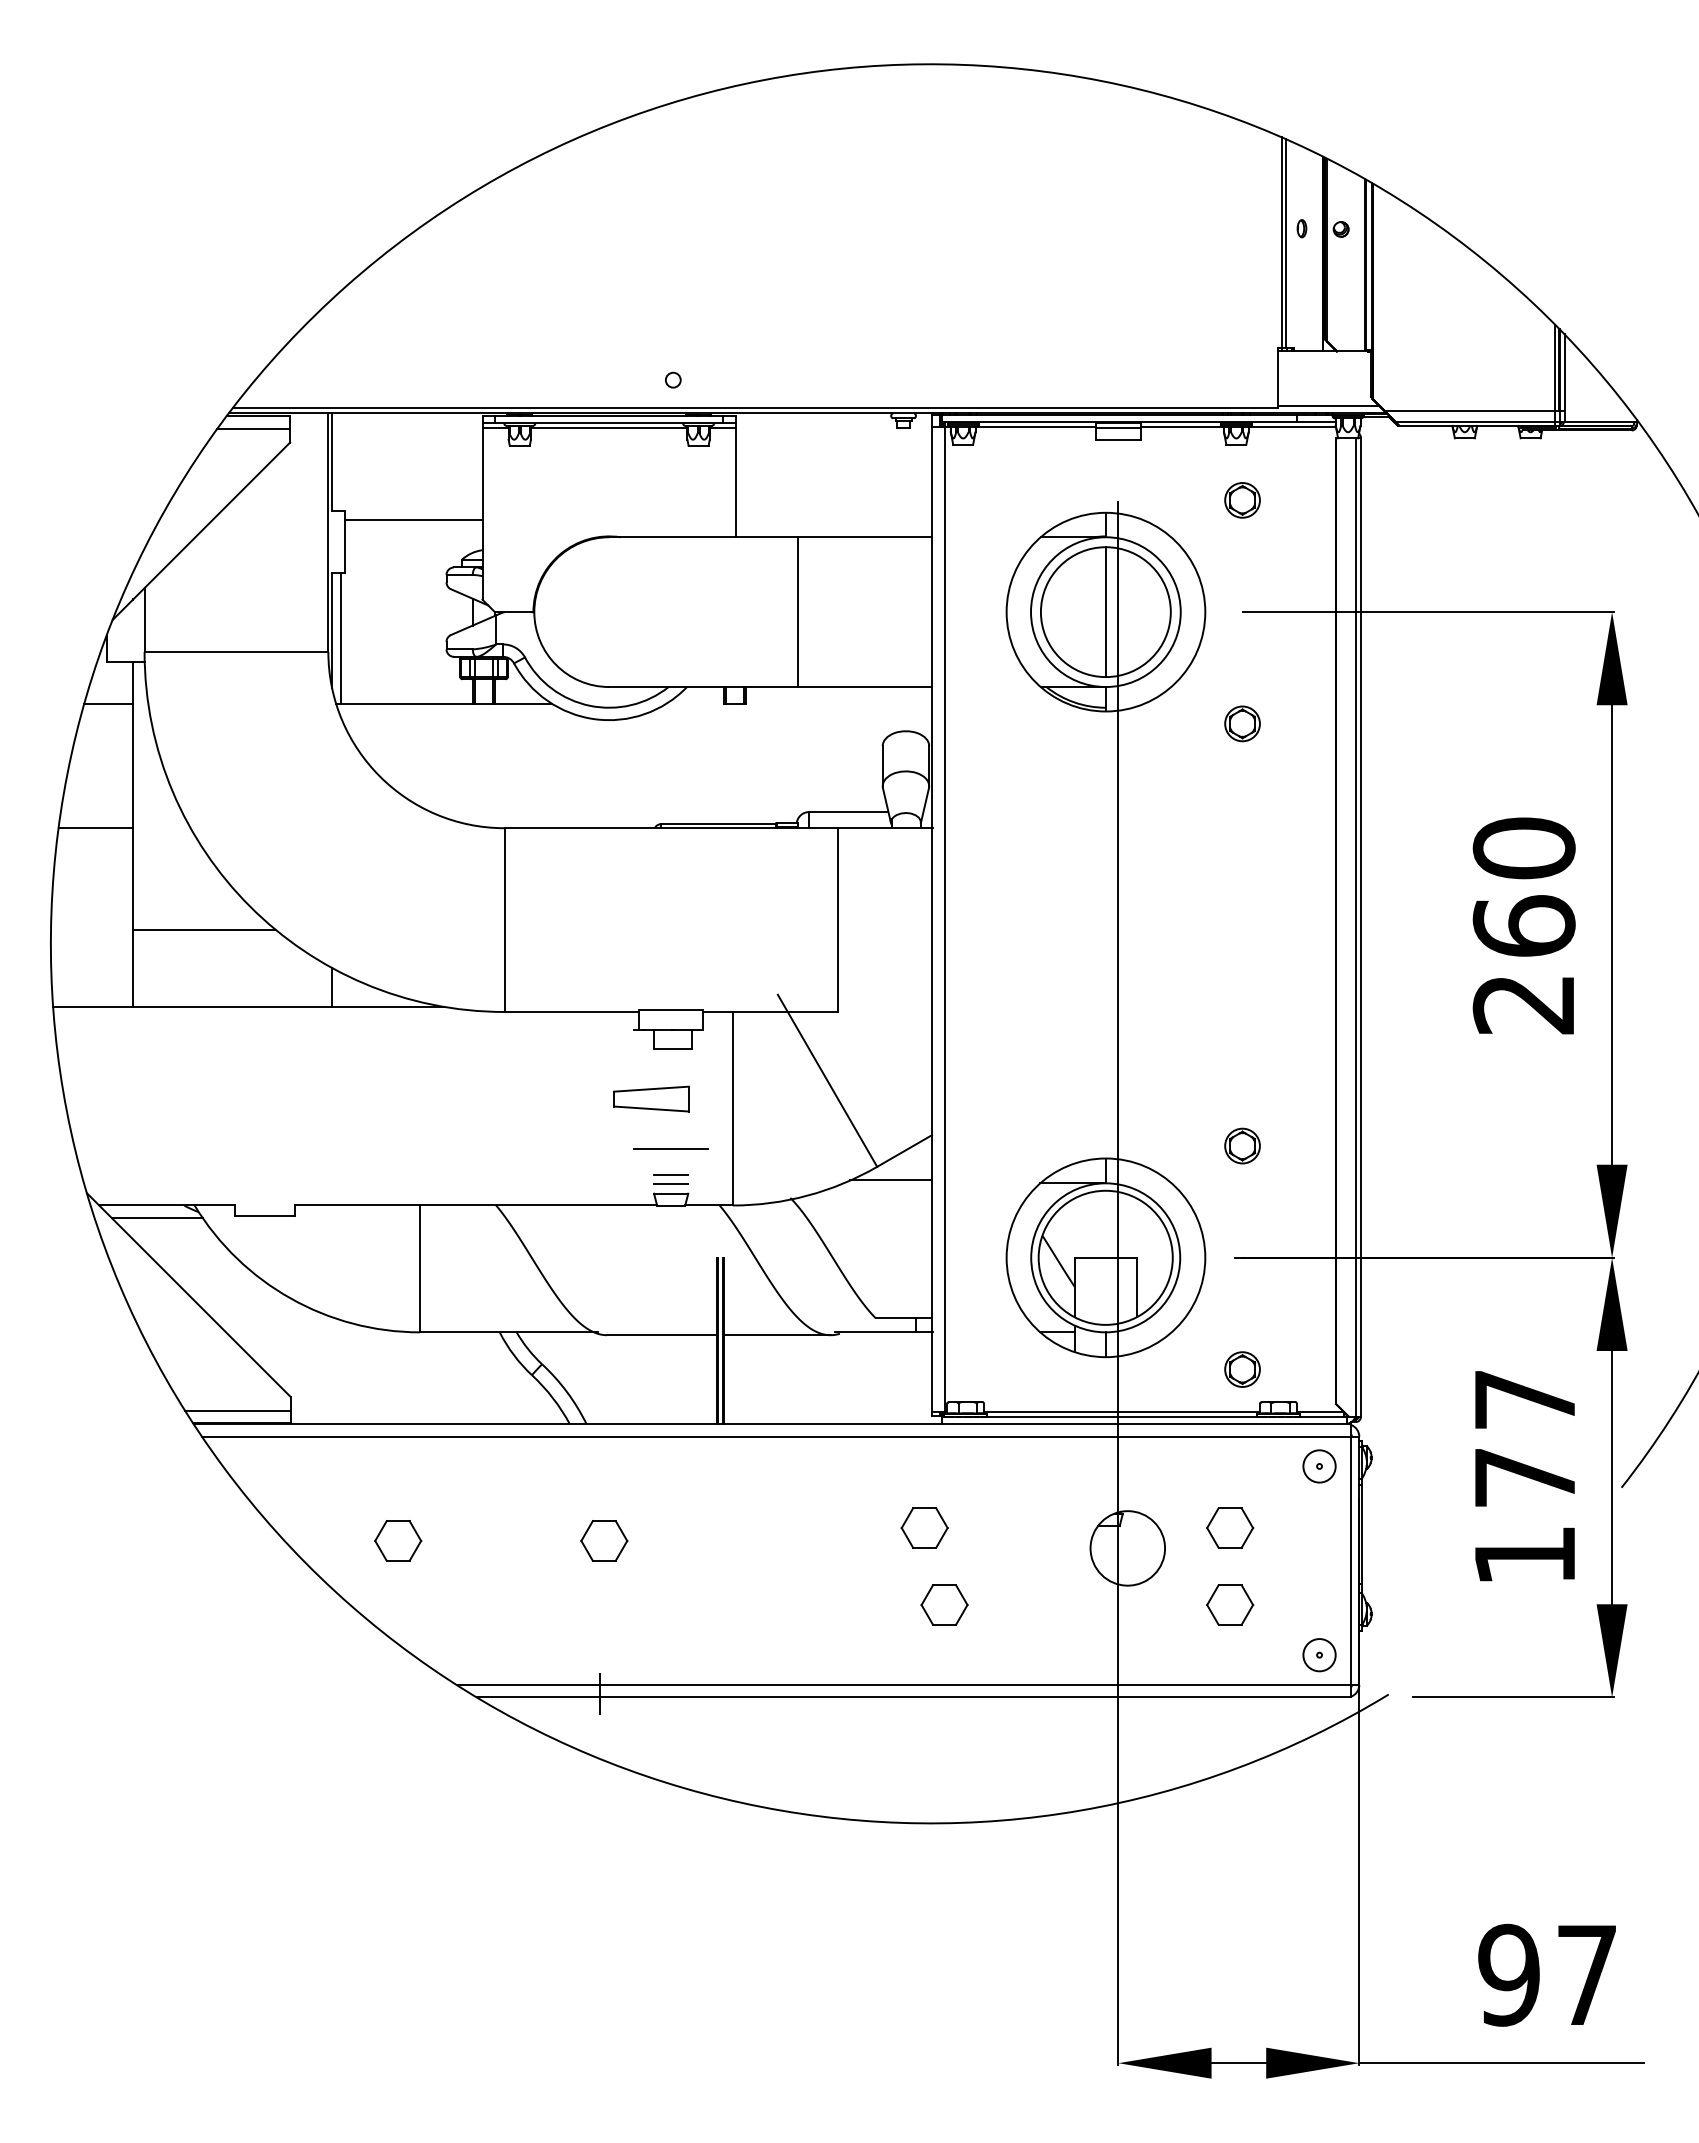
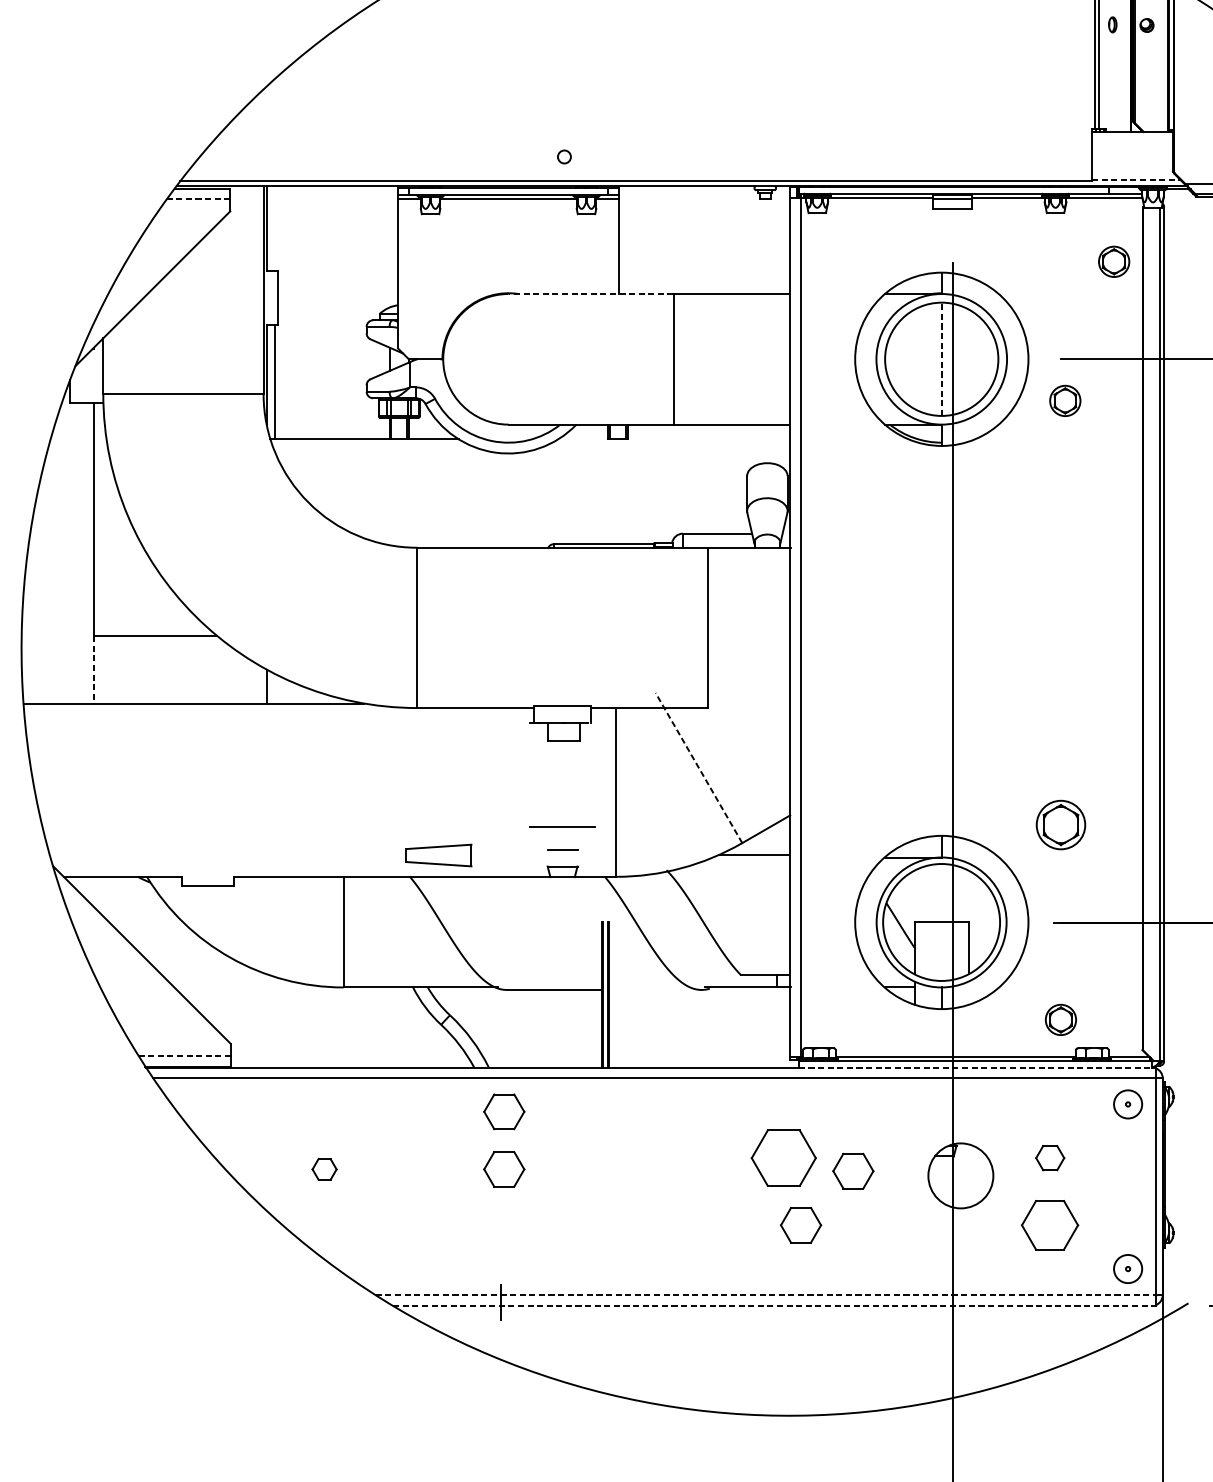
line: (1328, 406) -> (1135, 179), solid -> dashed
line: (253, 428) -> (198, 199), solid -> dashed
part: (1242, 500) -> (1114, 261), moved
line: (413, 520) -> (337, 279), removed
line: (703, 537) -> (590, 294), solid -> dashed
line: (1105, 612) -> (941, 359), solid -> dashed
line: (108, 704) -> (71, 439), removed
part: (1242, 723) -> (1065, 400), moved
line: (95, 828) -> (60, 548), removed
line: (133, 968) -> (93, 670), solid -> dashed
line: (827, 1080) -> (698, 767), solid -> dashed
part: (651, 1098) -> (439, 855), moved
part: (1242, 1145) -> (1060, 824), size x1.6
line: (671, 1184) -> (562, 858), removed
line: (156, 1218) -> (113, 888), removed
line: (777, 1335) -> (655, 990), removed
line: (237, 1410) -> (184, 1055), solid -> dashed
line: (1144, 1424) -> (975, 1067), solid -> dashed
part: (604, 1474) -> (504, 1111), added
part: (924, 1527) -> (783, 1157), size x1.6
part: (1230, 1527) -> (1050, 1157), size x0.7
part: (398, 1540) -> (324, 1169), size x0.6
part: (1004, 1542) -> (853, 1170), added
part: (1230, 1604) -> (1050, 1224), size x1.4
line: (904, 1685) -> (766, 1295), solid -> dashed
line: (914, 1697) -> (774, 1305), solid -> dashed

